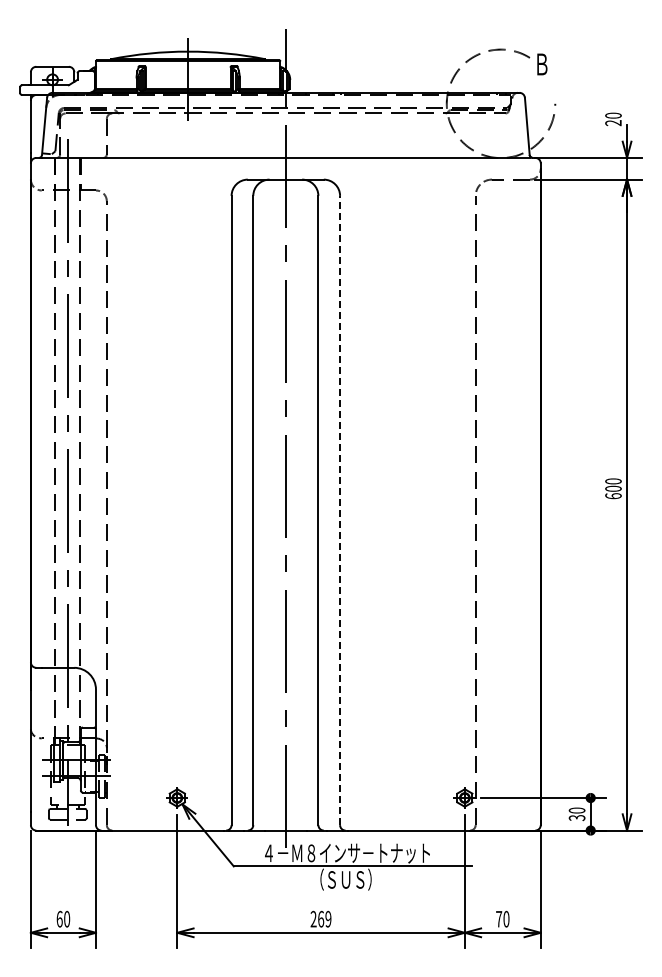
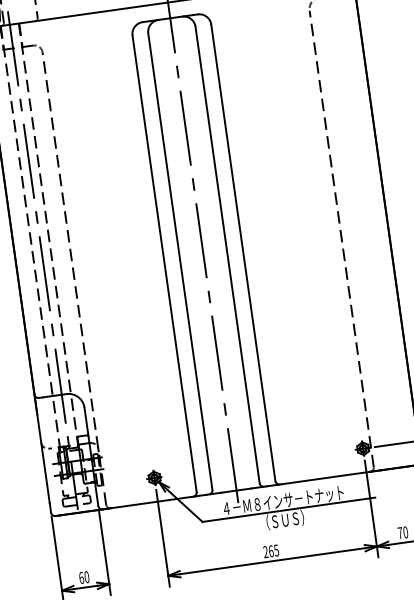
line: (340, 510) -> (243, 252), dashed -> solid
text: (328, 918) -> (276, 550), 269 -> 265

